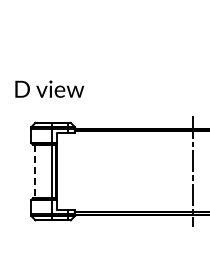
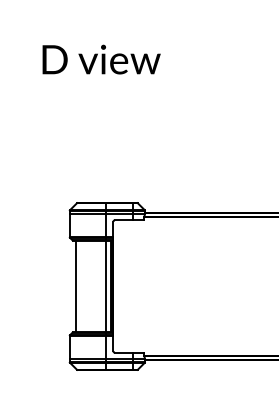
text: (49, 88) -> (101, 58), moved
line: (34, 171) -> (75, 286), dashed -> solid

